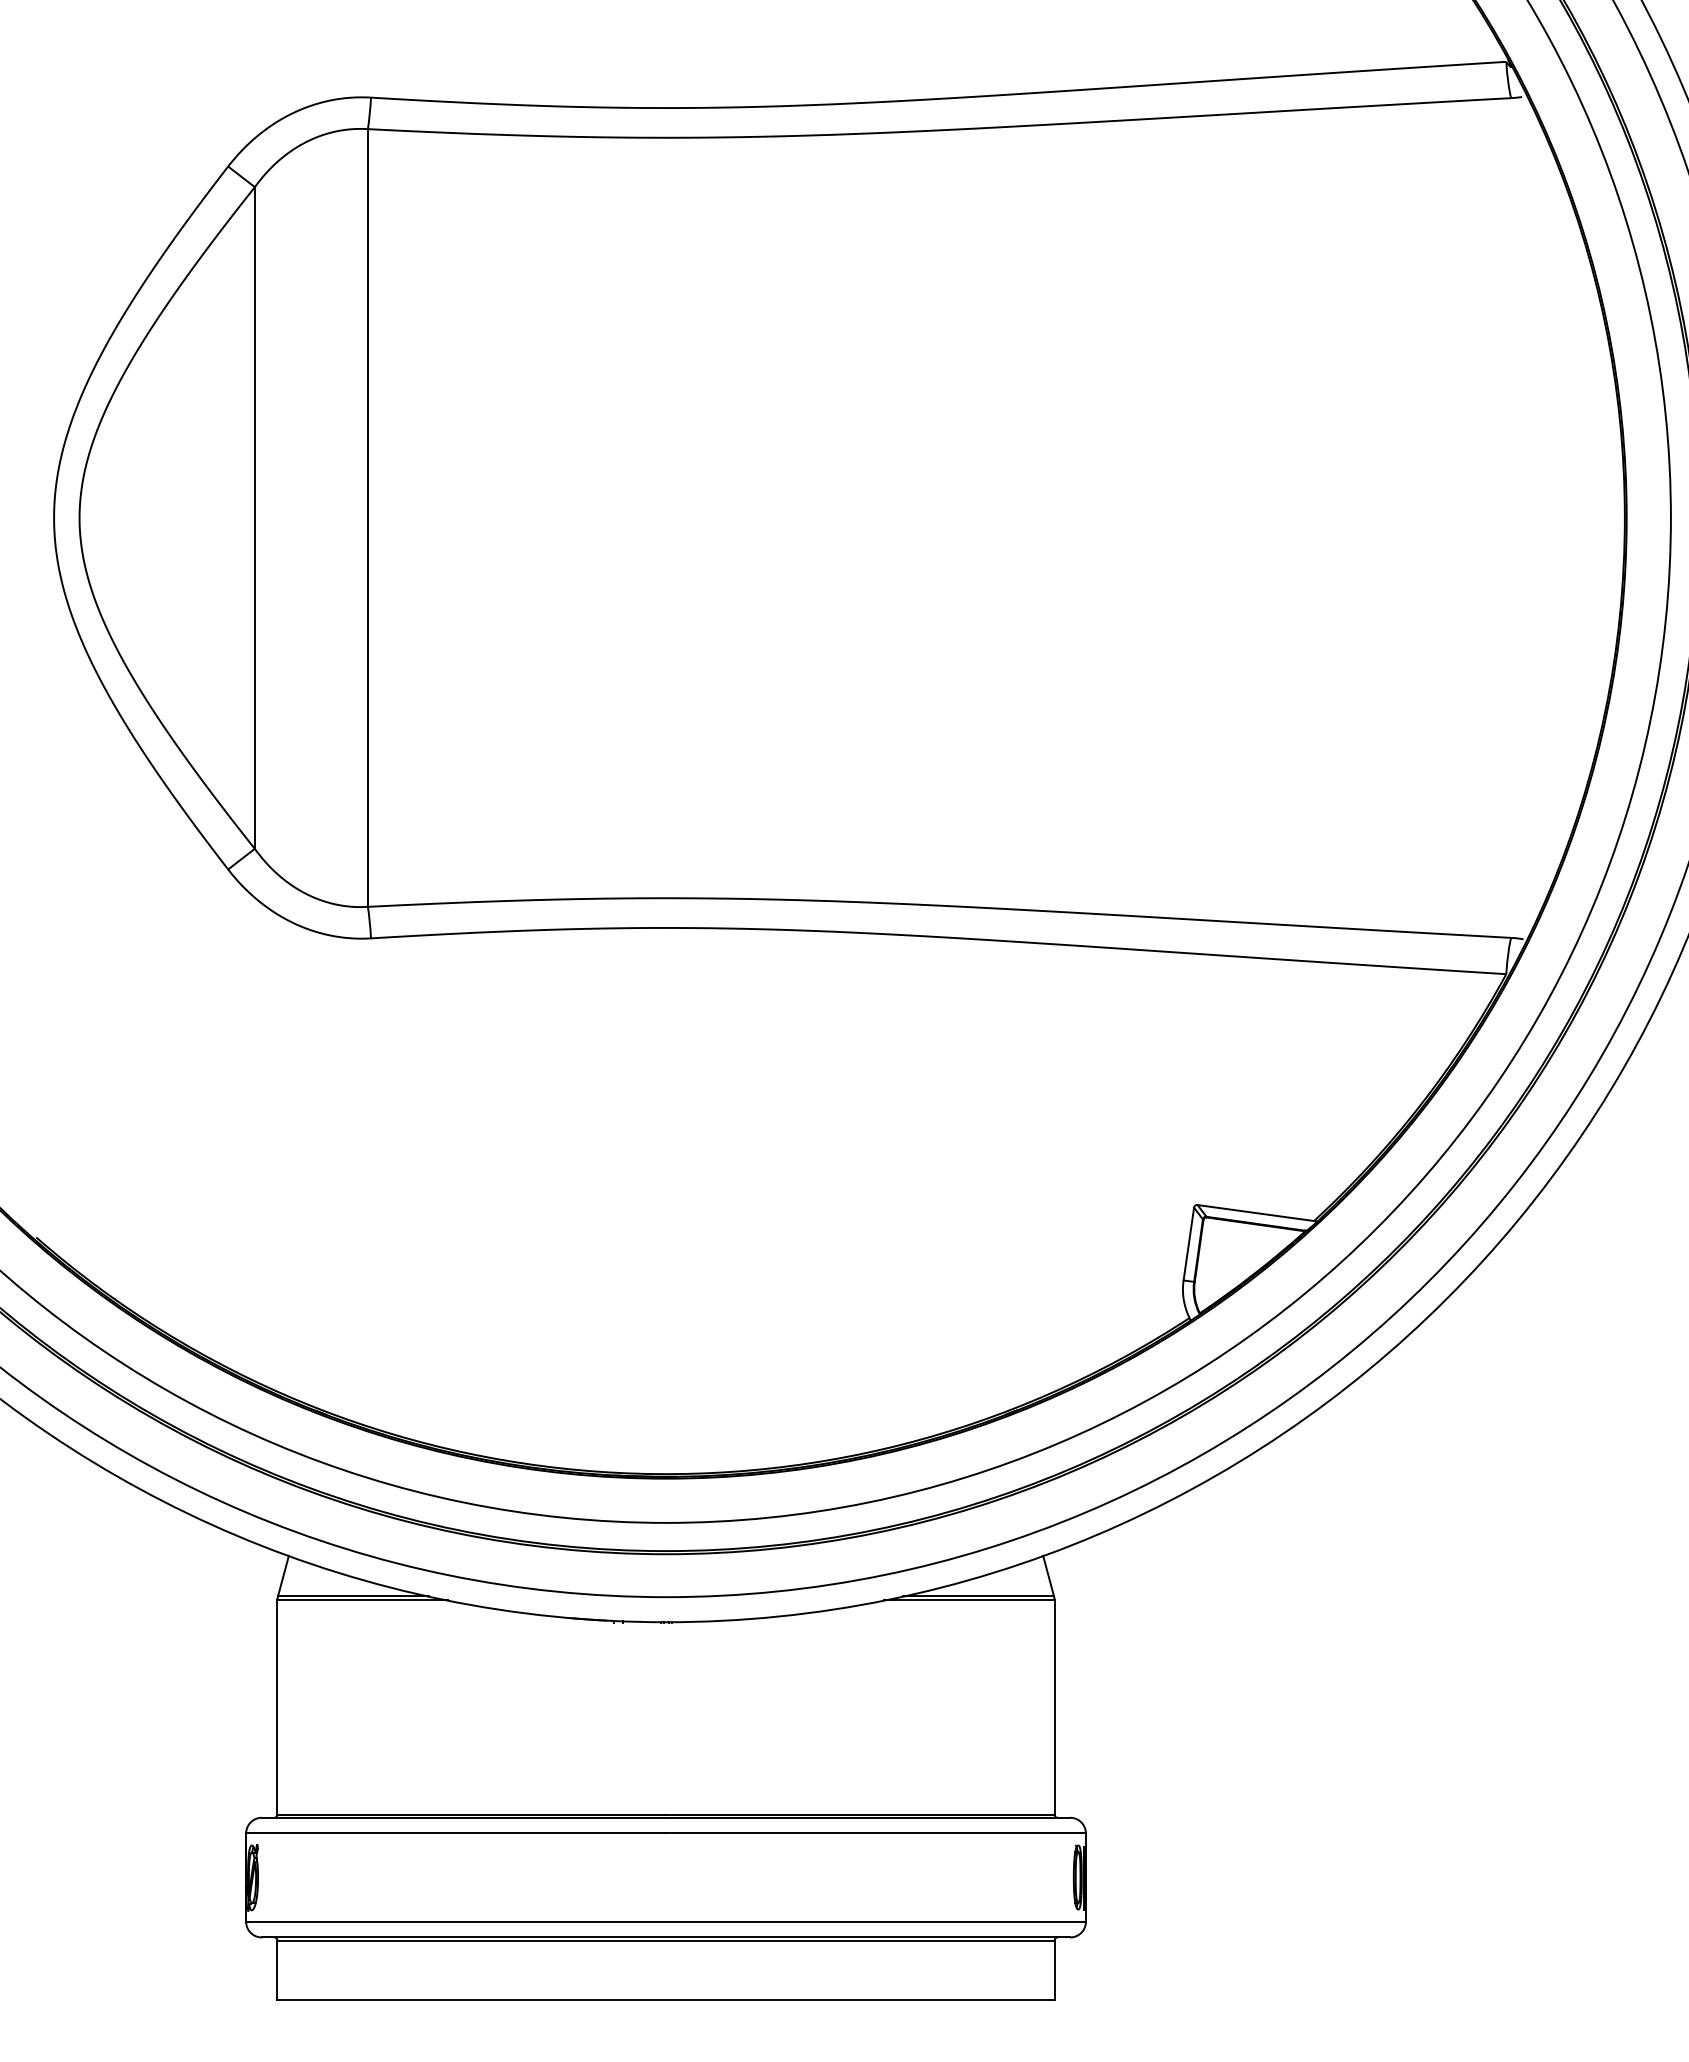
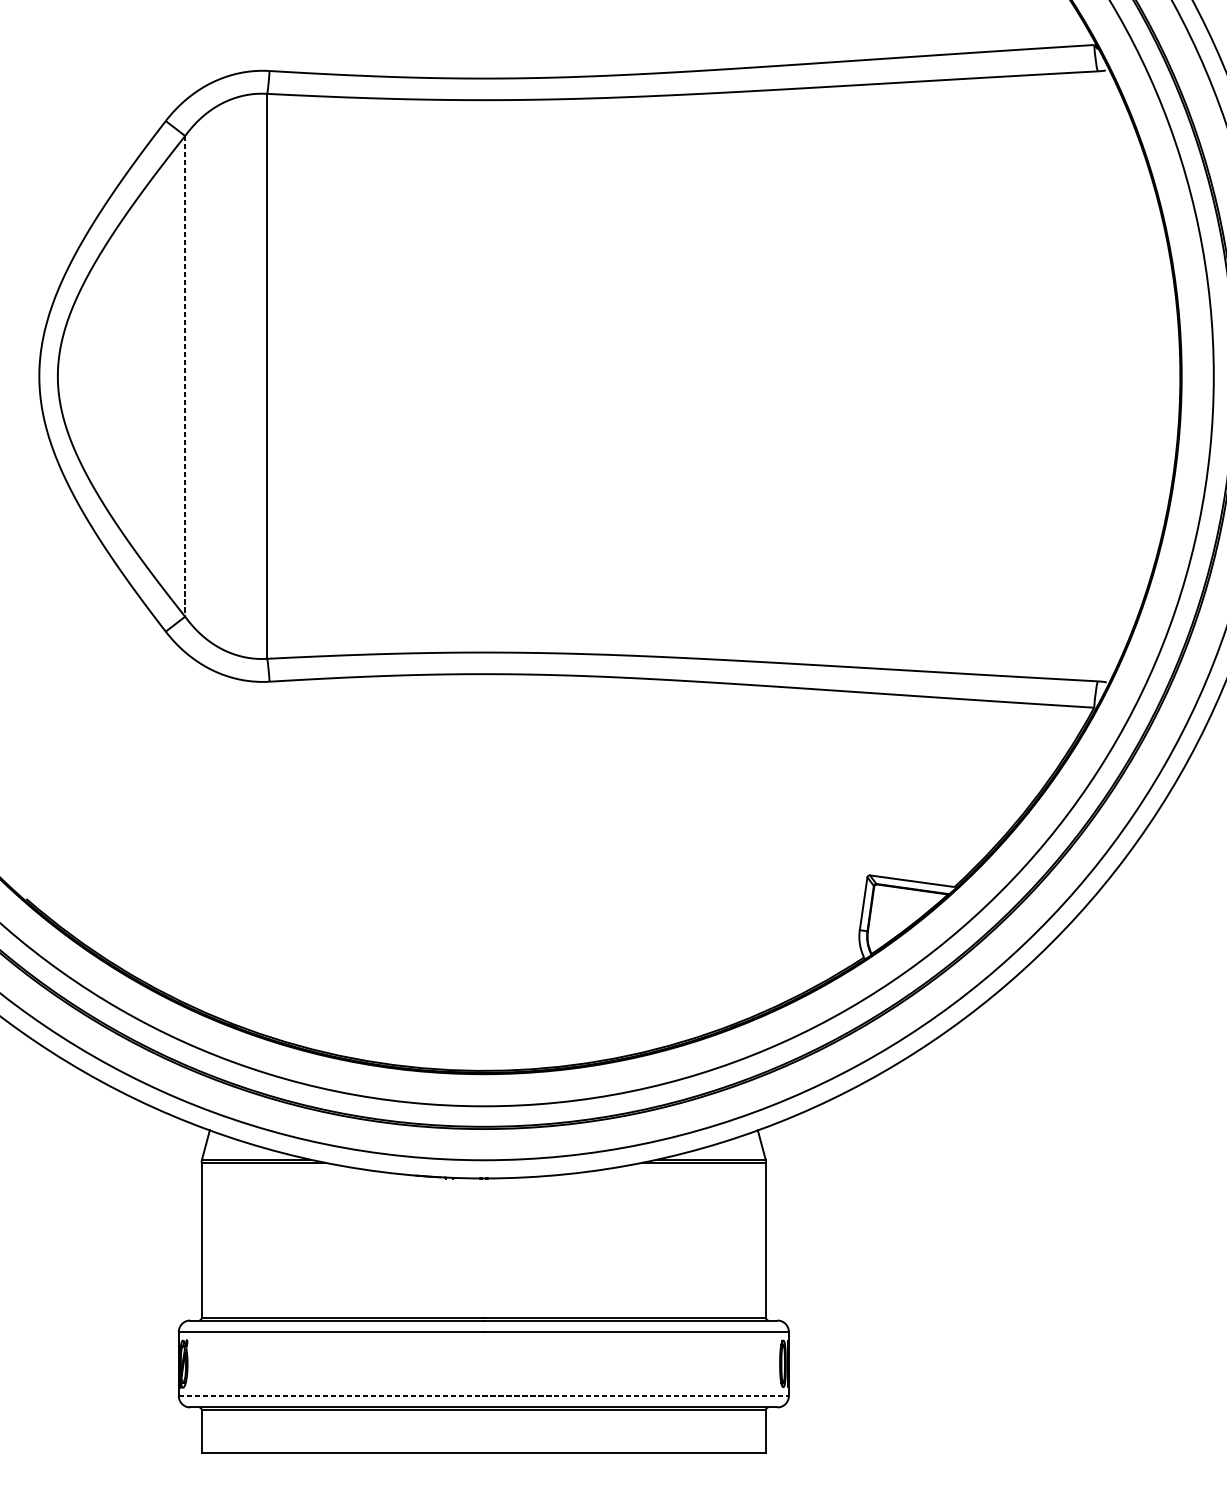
line: (254, 518) -> (184, 376), solid -> dashed
line: (666, 1921) -> (484, 1395), solid -> dashed

